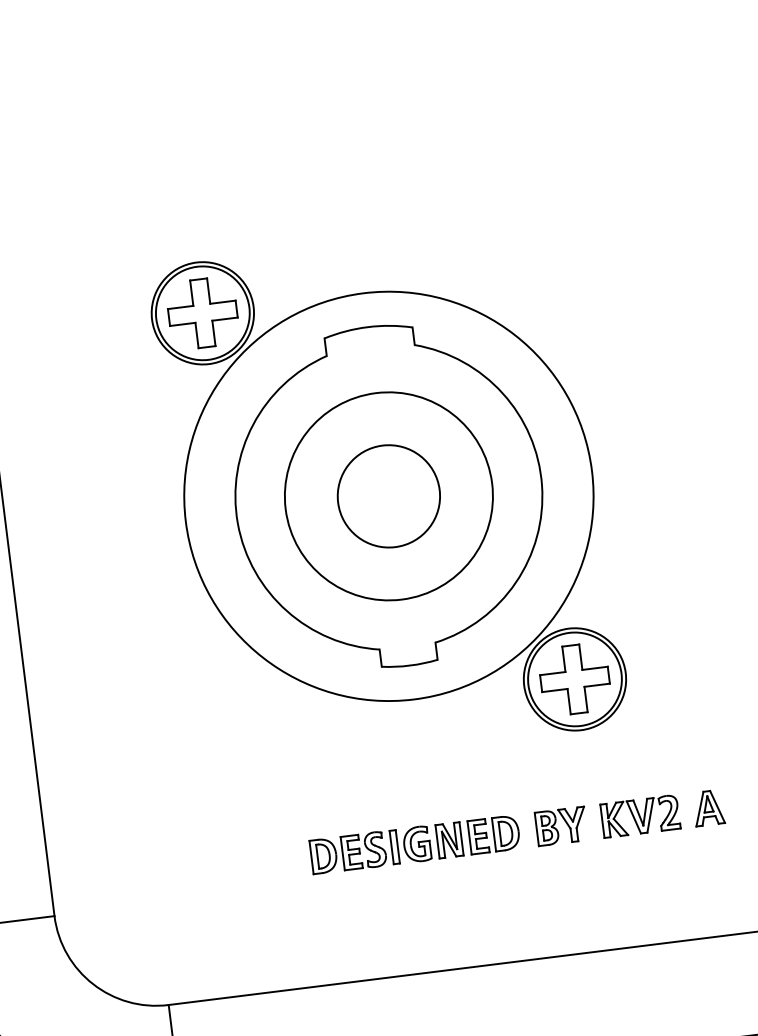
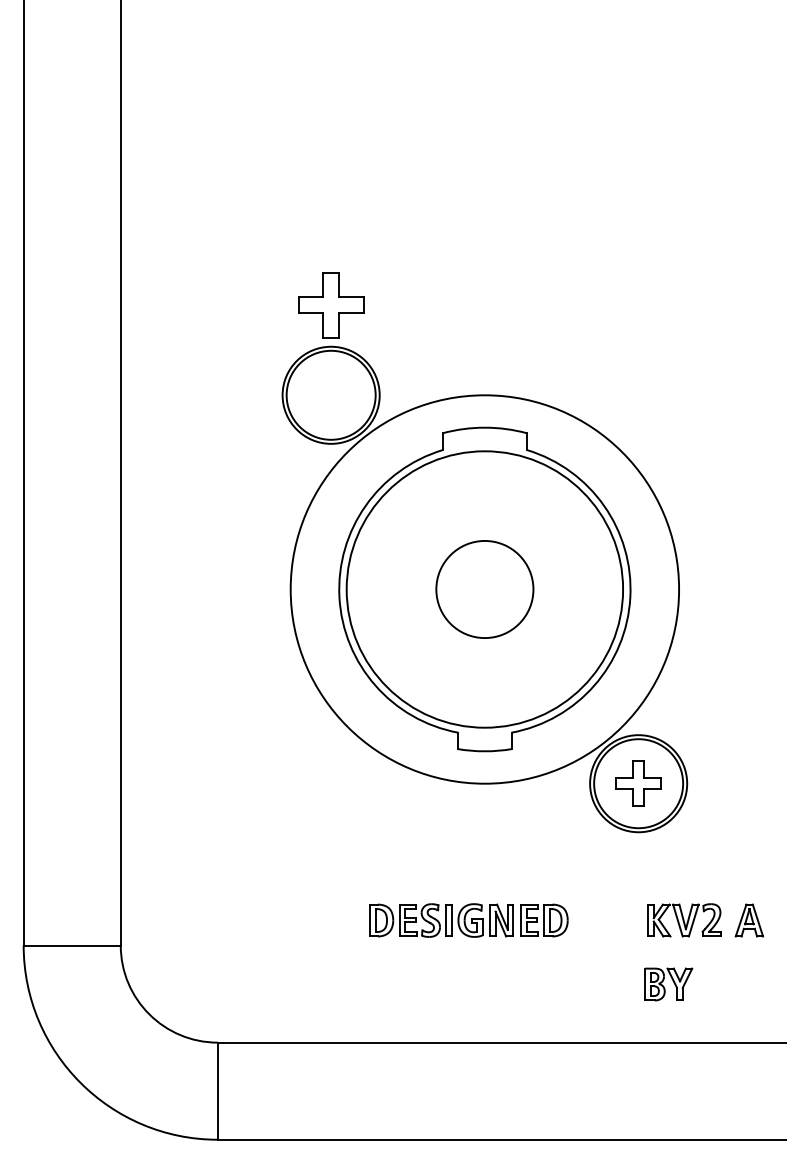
part: (203, 313) -> (331, 305), moved
circle: (388, 496) -> (484, 589), size x1.4
part: (574, 679) -> (638, 783), size x0.7
part: (561, 826) -> (668, 984), moved

